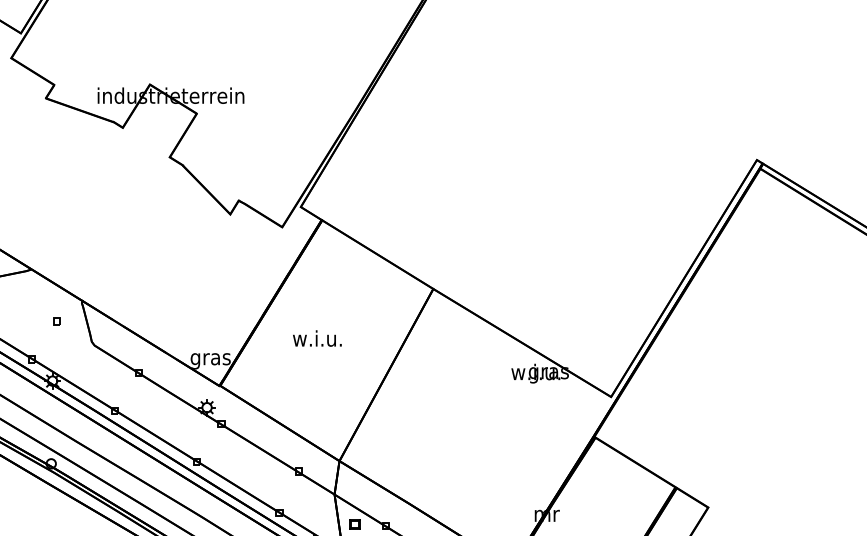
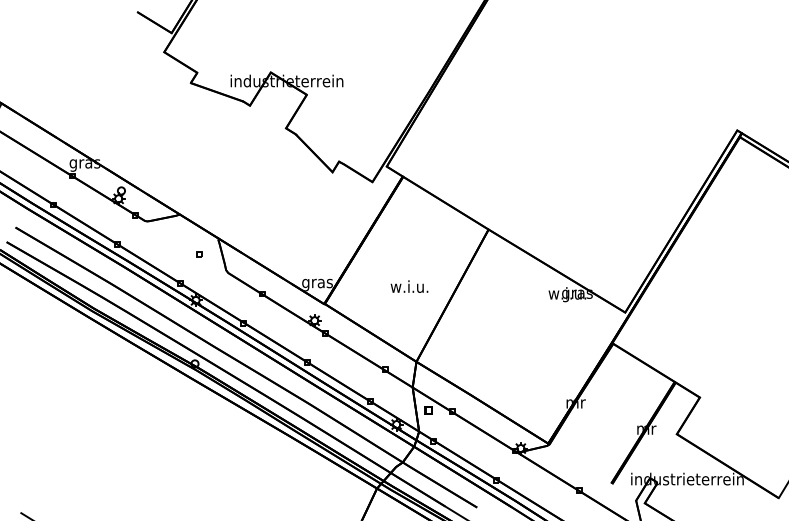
text: (317, 338) -> (409, 286), moved

